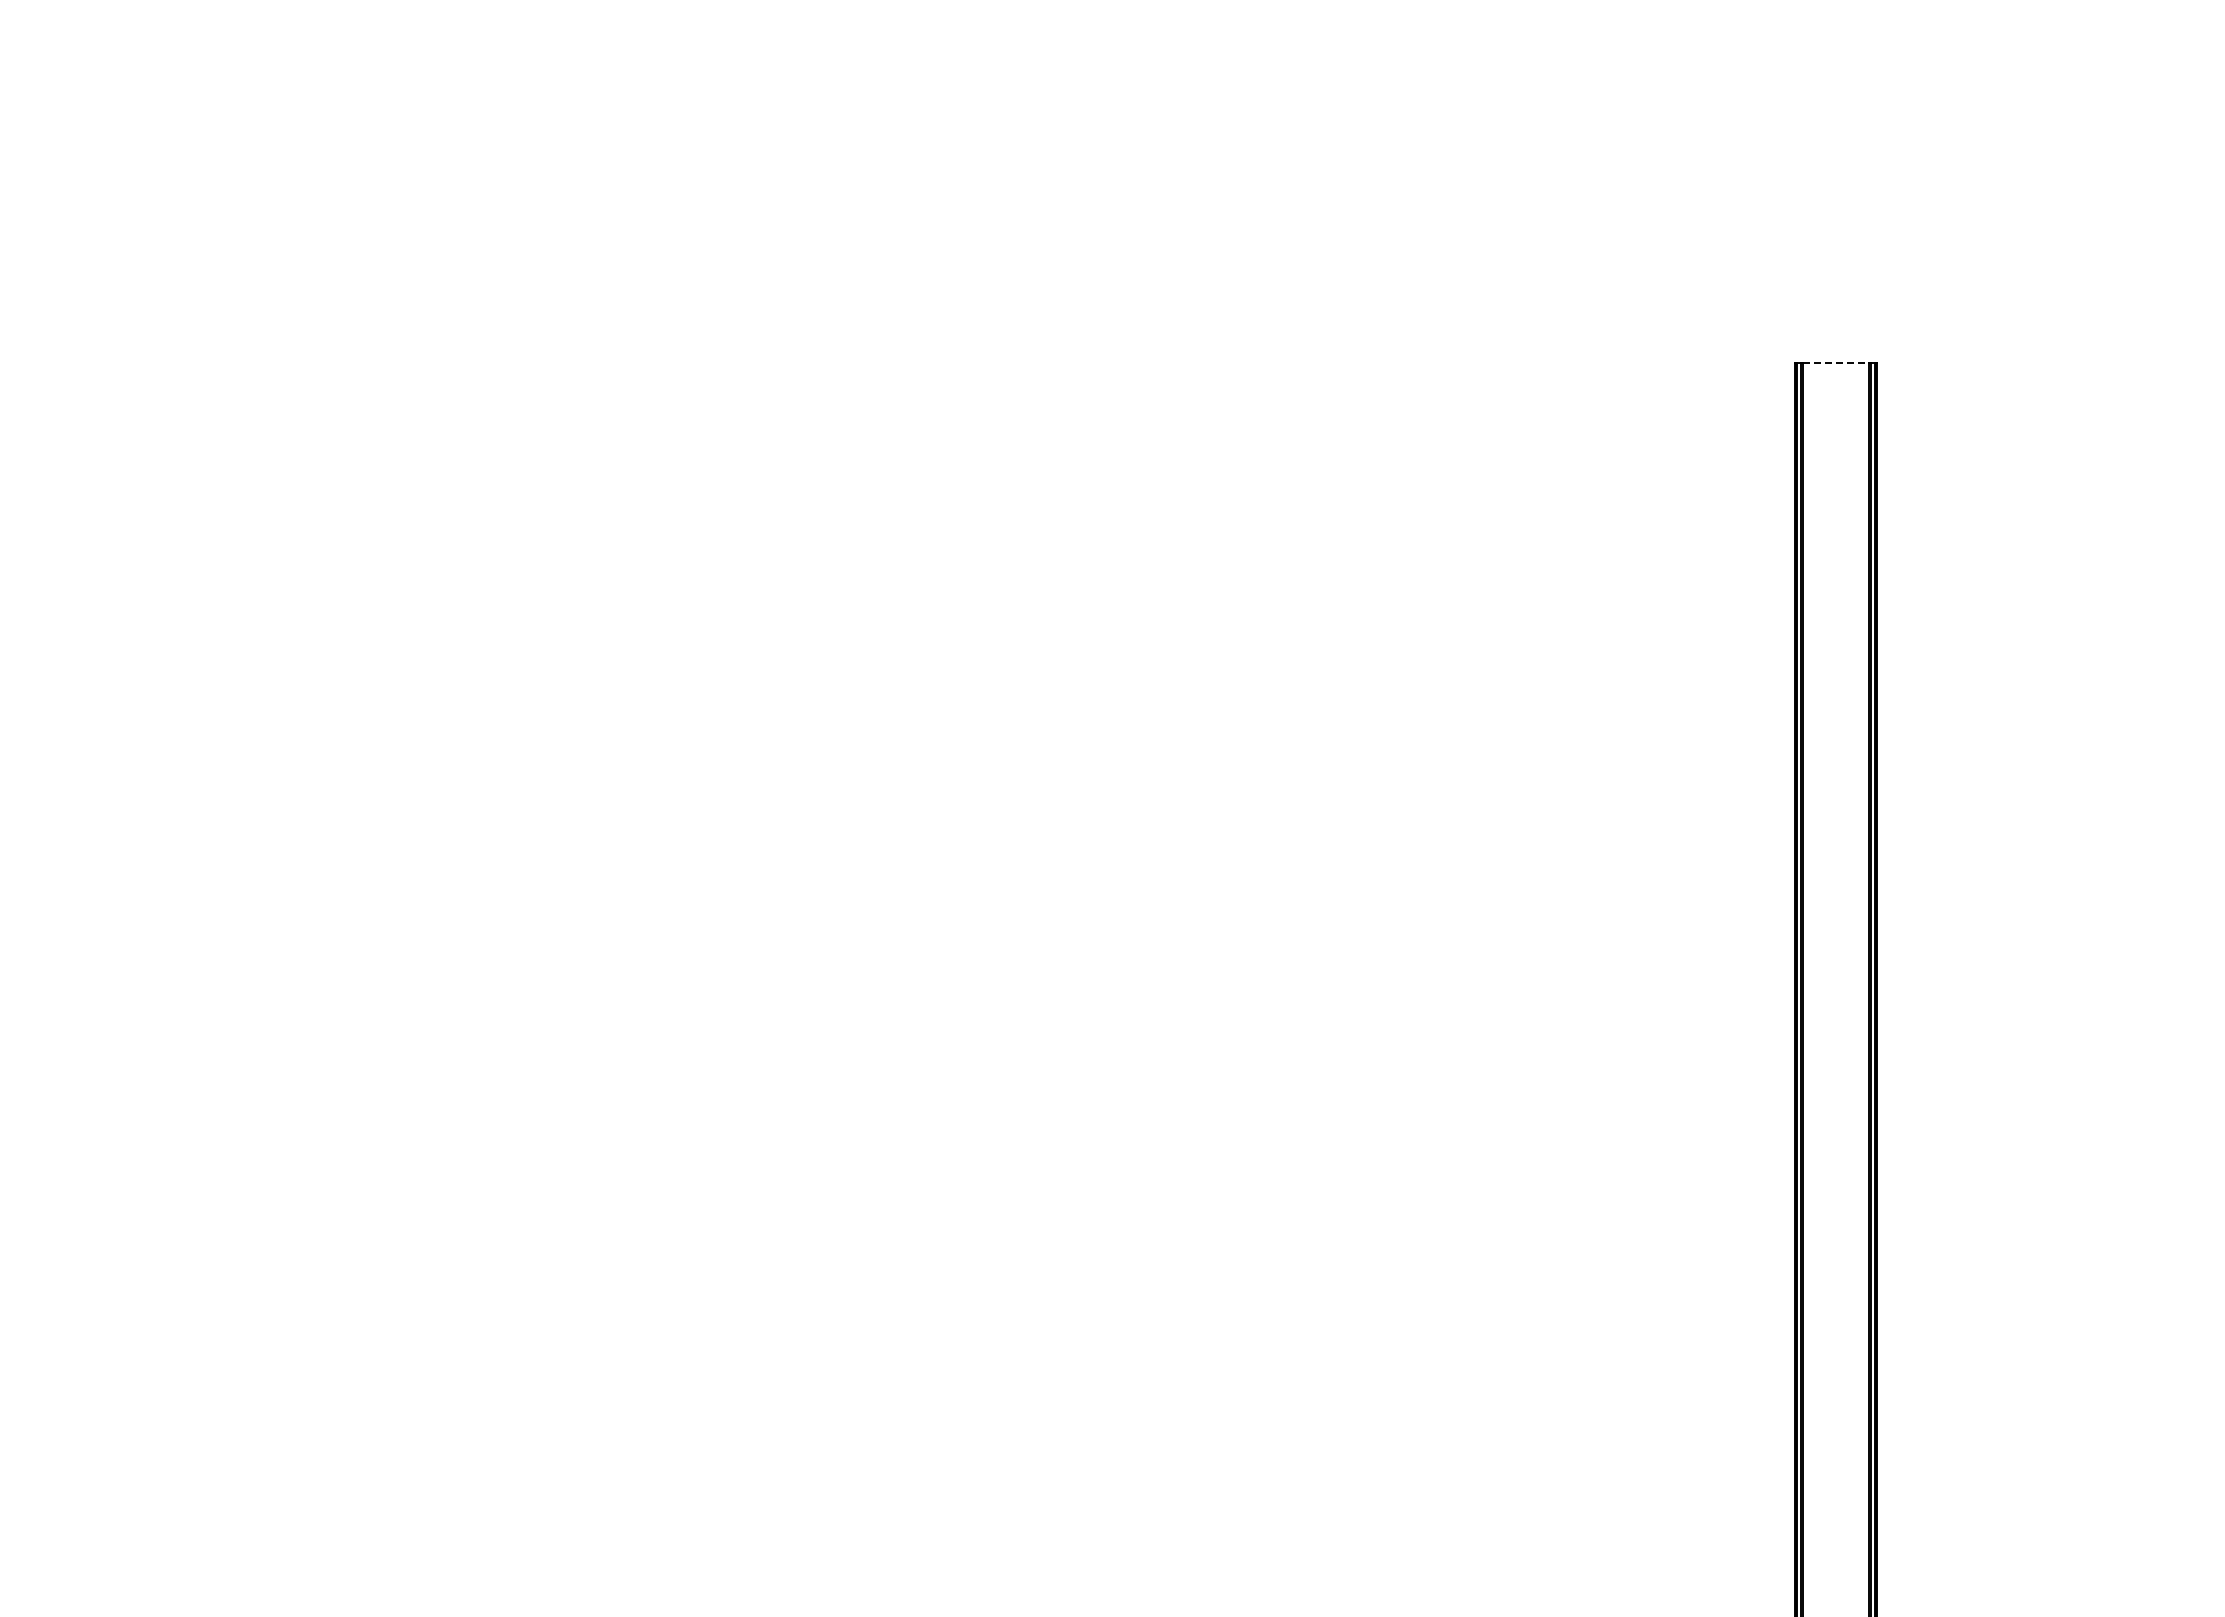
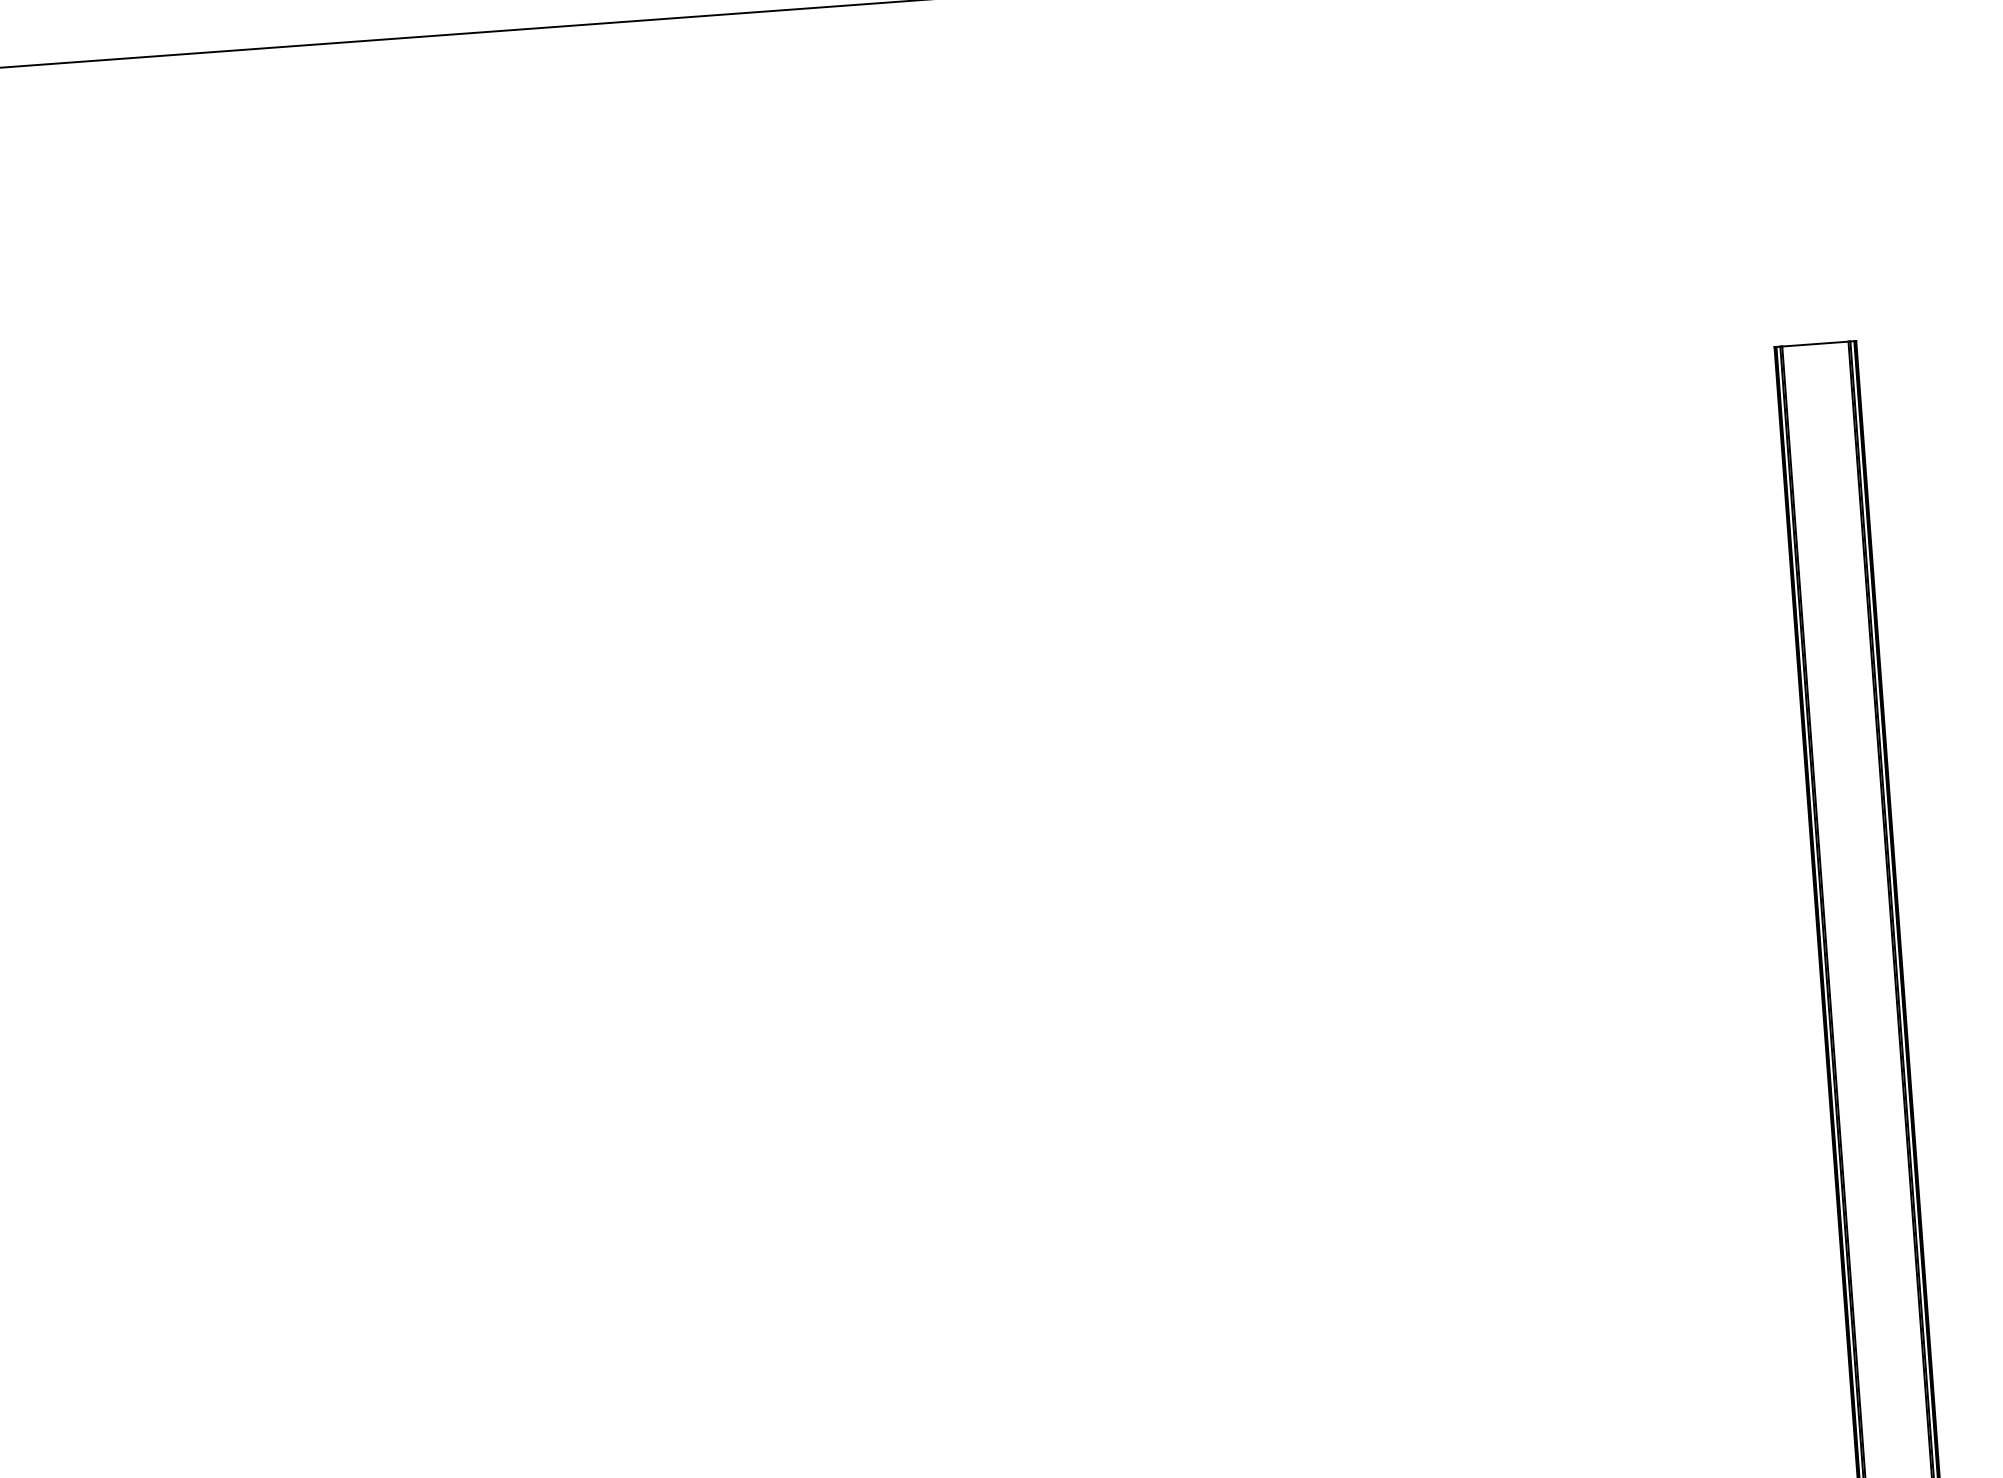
line: (1836, 363) -> (1816, 344), dashed -> solid

